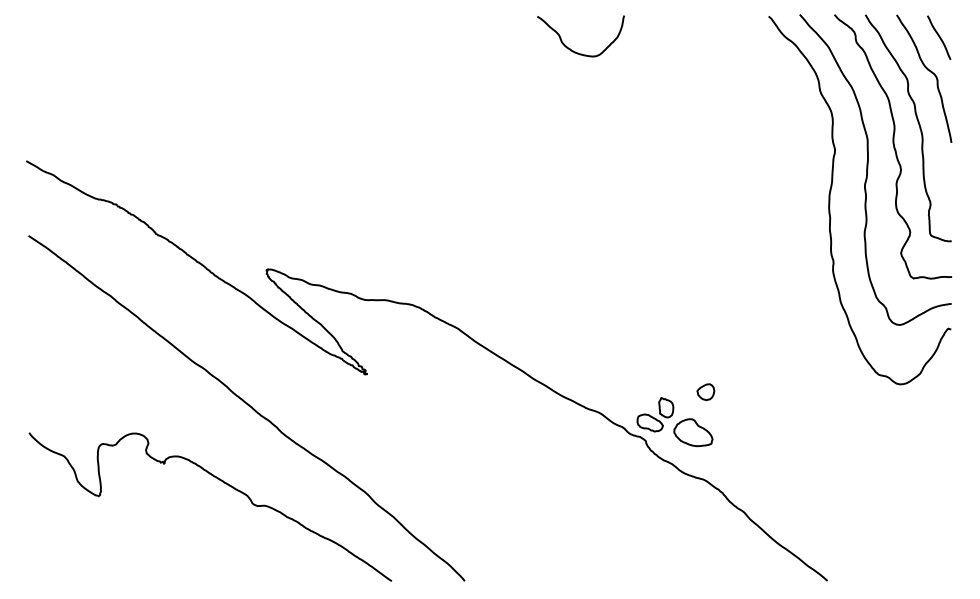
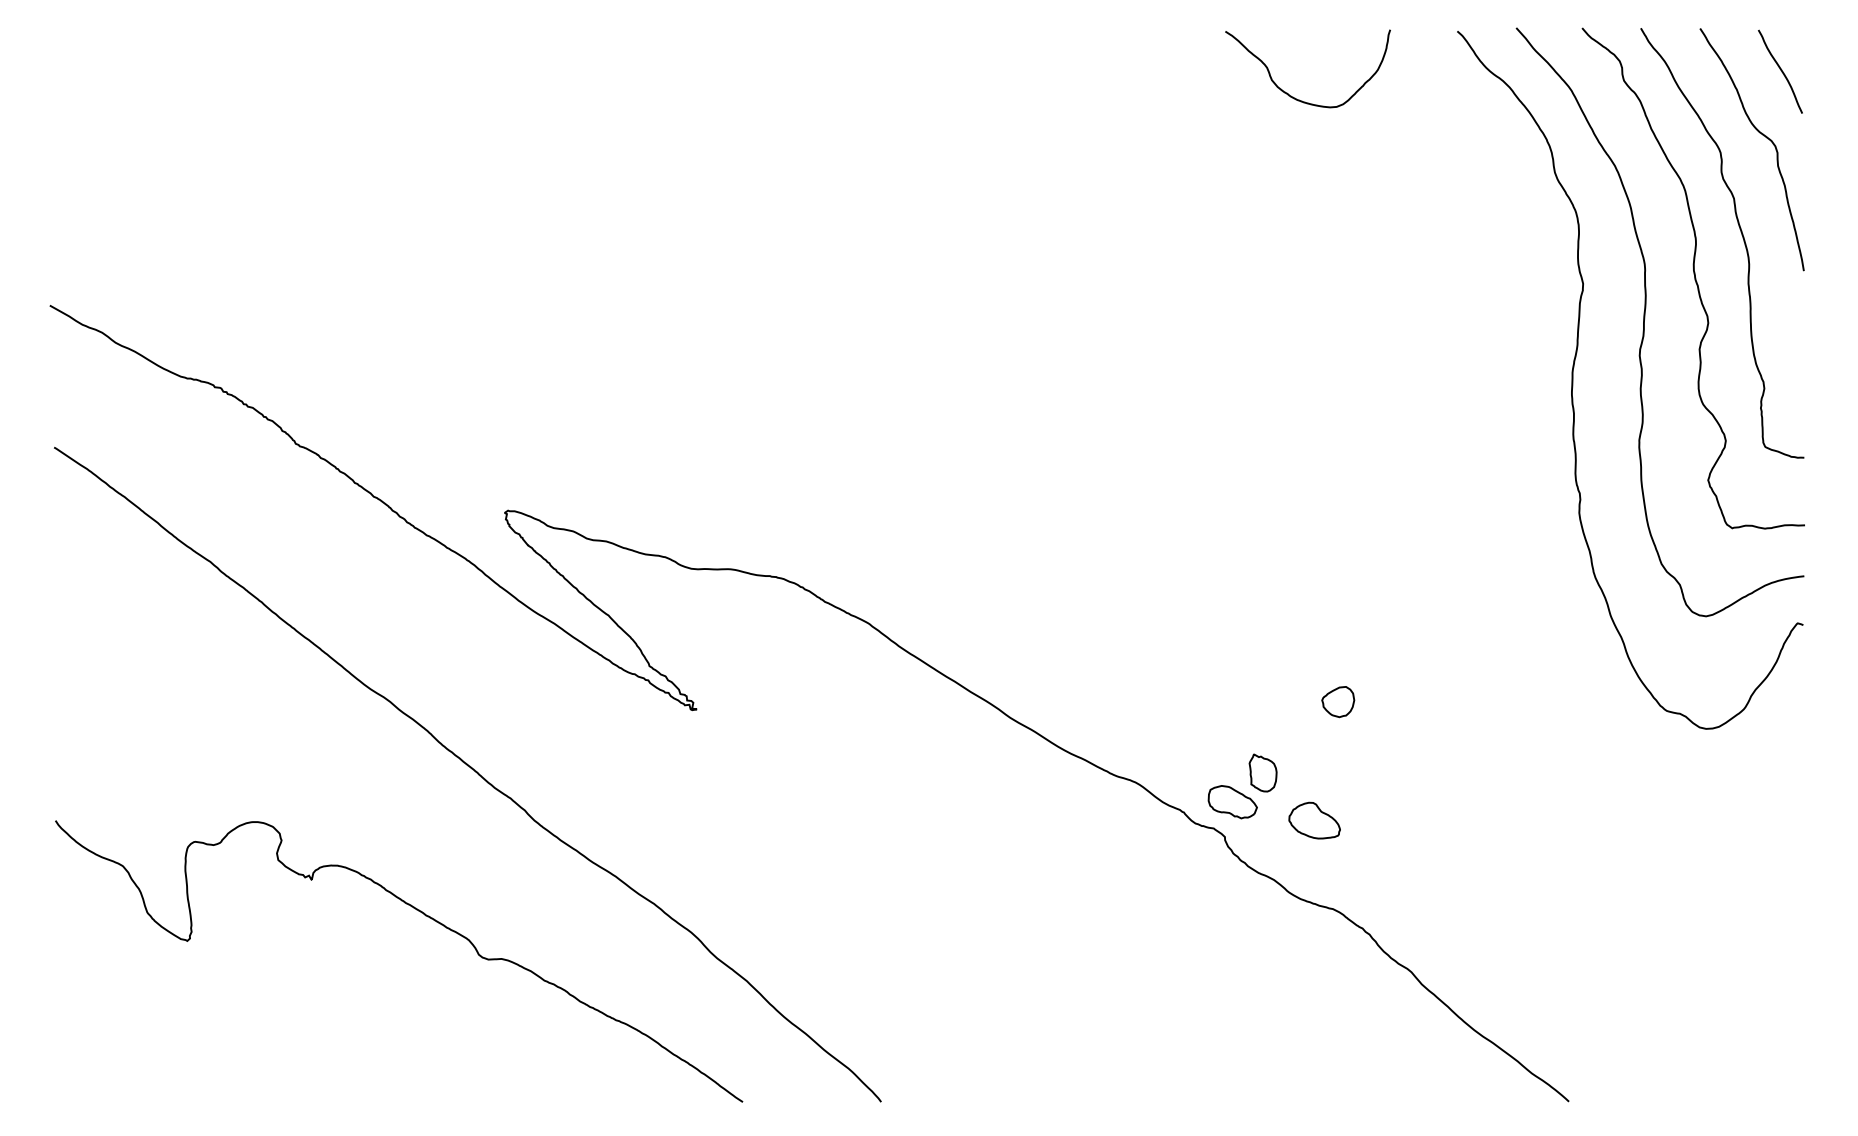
curve: (570, 48) -> (1288, 92), moved
part: (705, 392) -> (1337, 702), moved
part: (693, 432) -> (1314, 820), size x0.7

